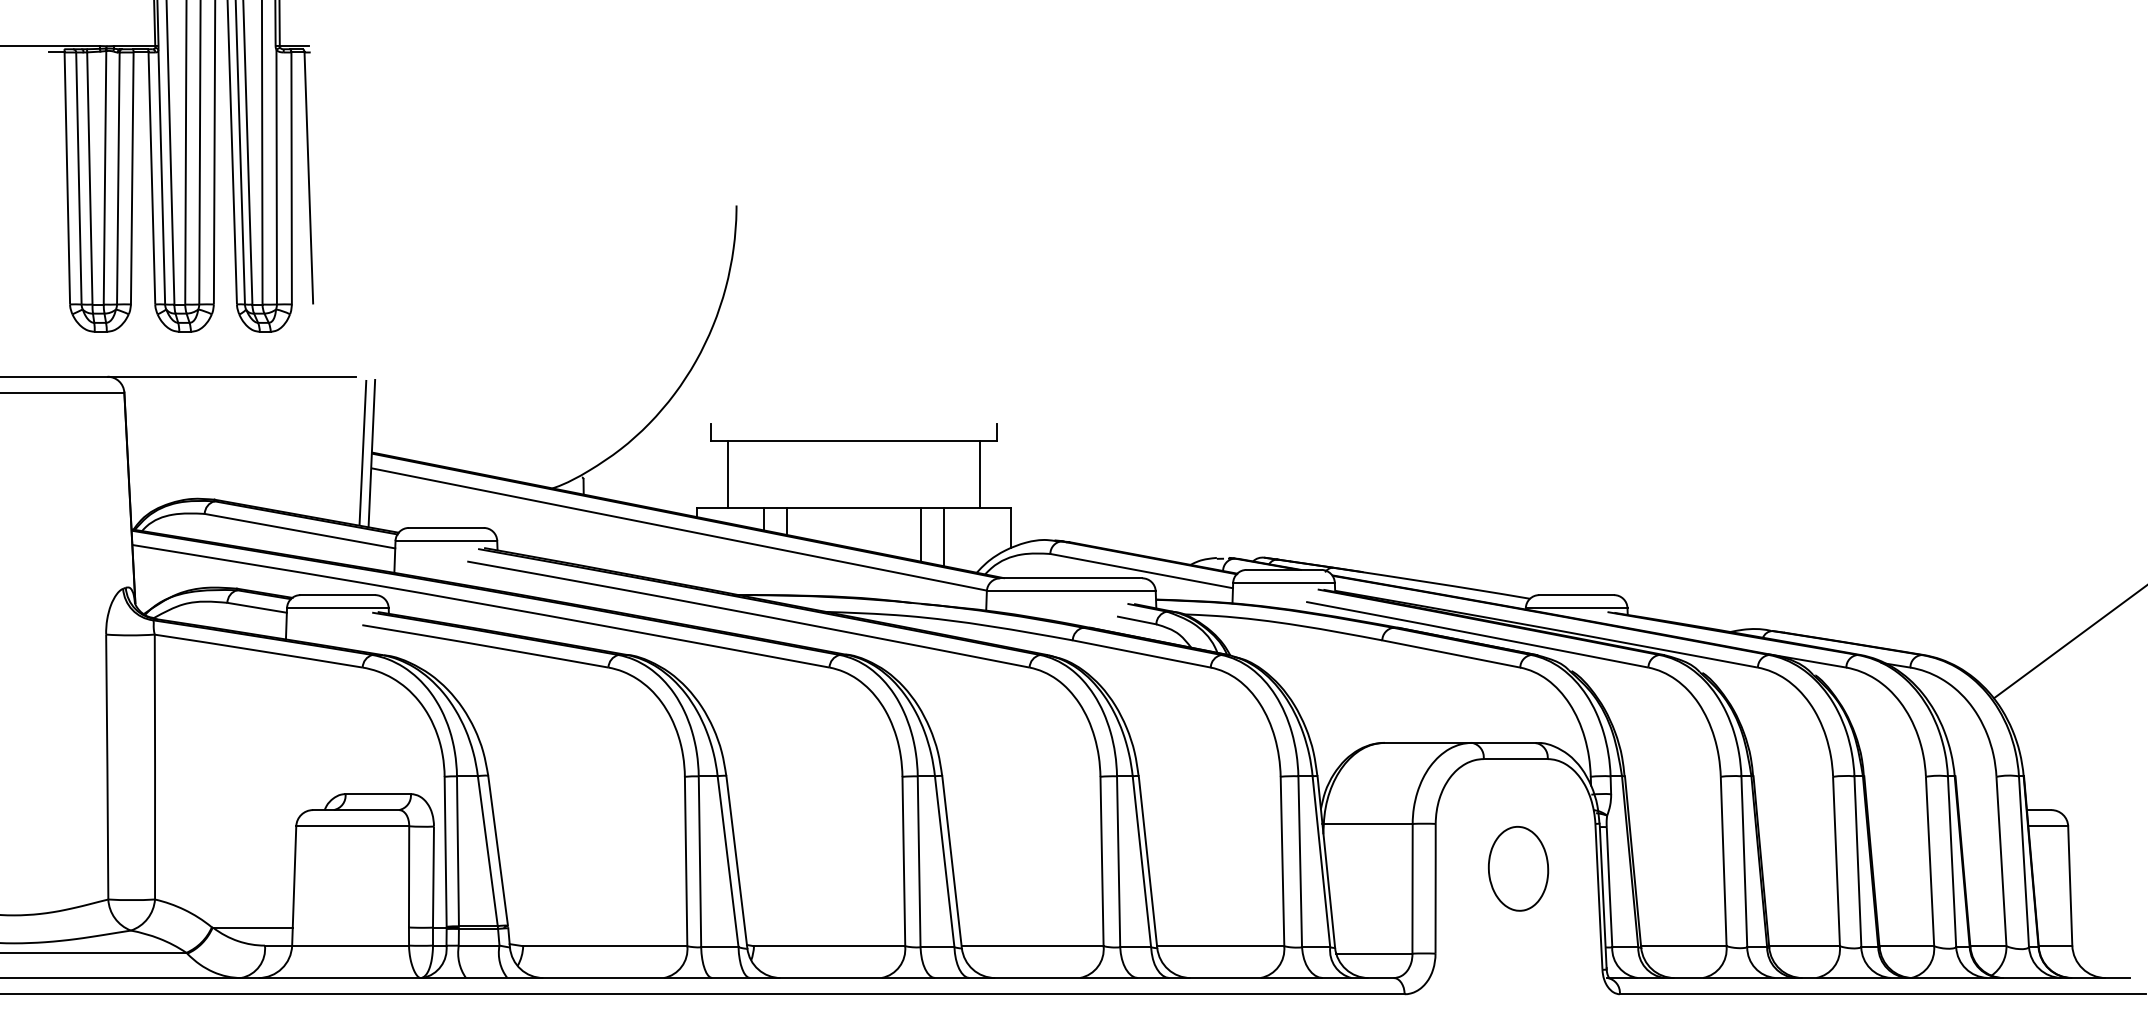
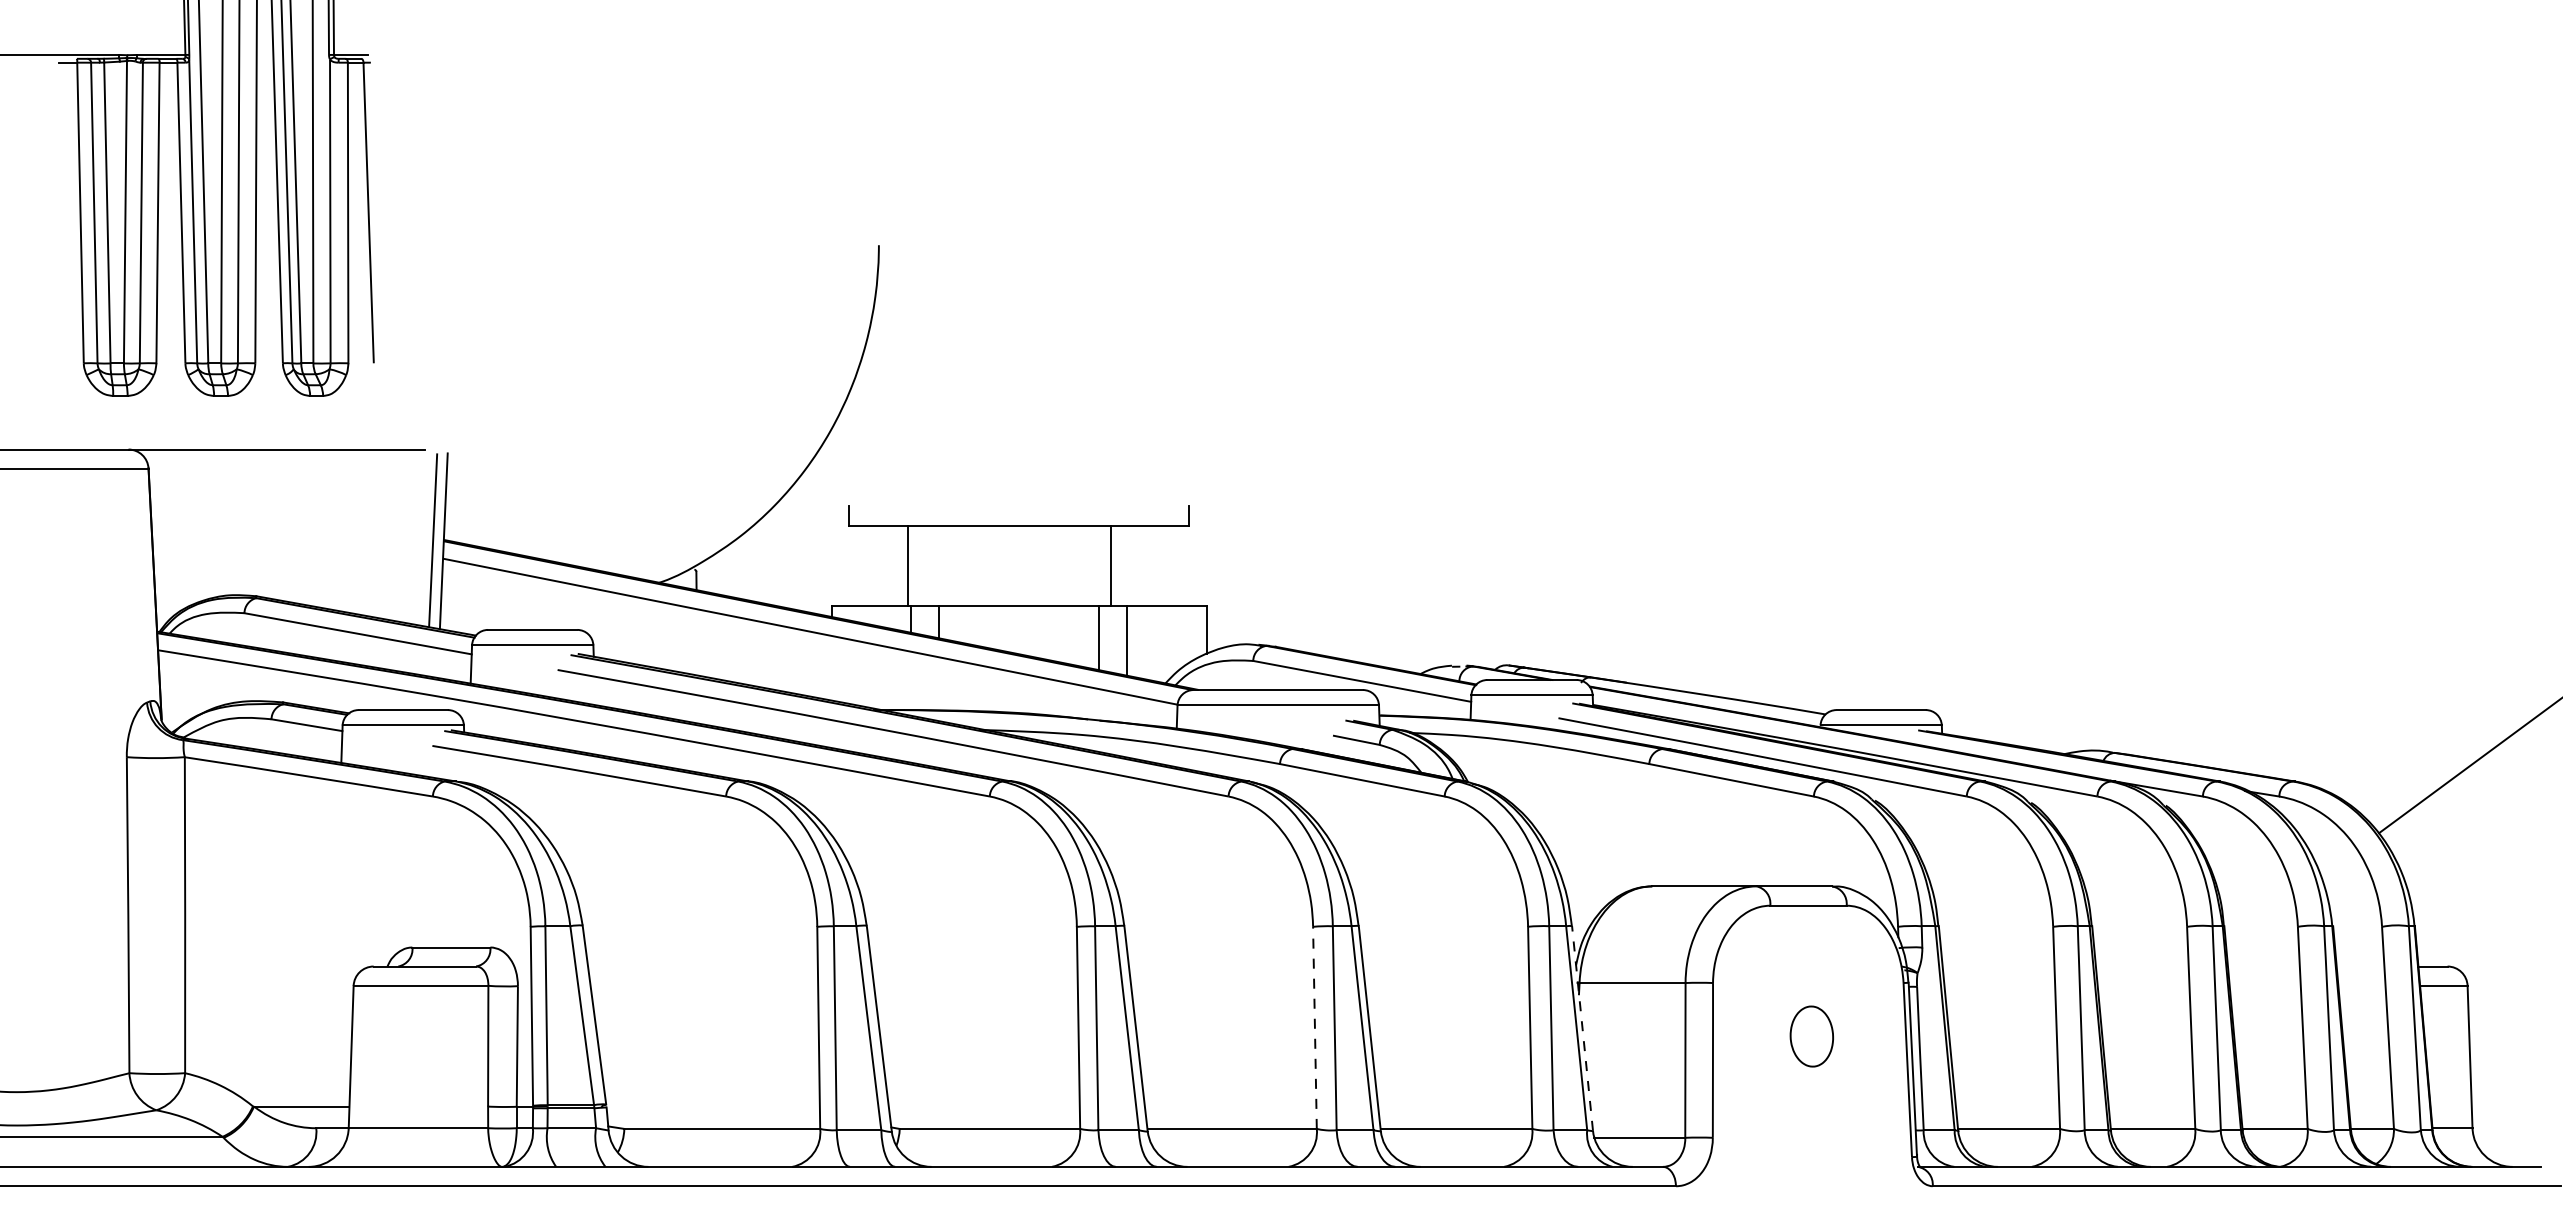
line: (727, 473) -> (907, 565), moved
line: (980, 473) -> (1111, 565), moved
line: (1101, 861) -> (1314, 1027), solid -> dashed
line: (1326, 862) -> (1582, 1028), solid -> dashed
part: (1518, 868) -> (1811, 1036), size x0.6

